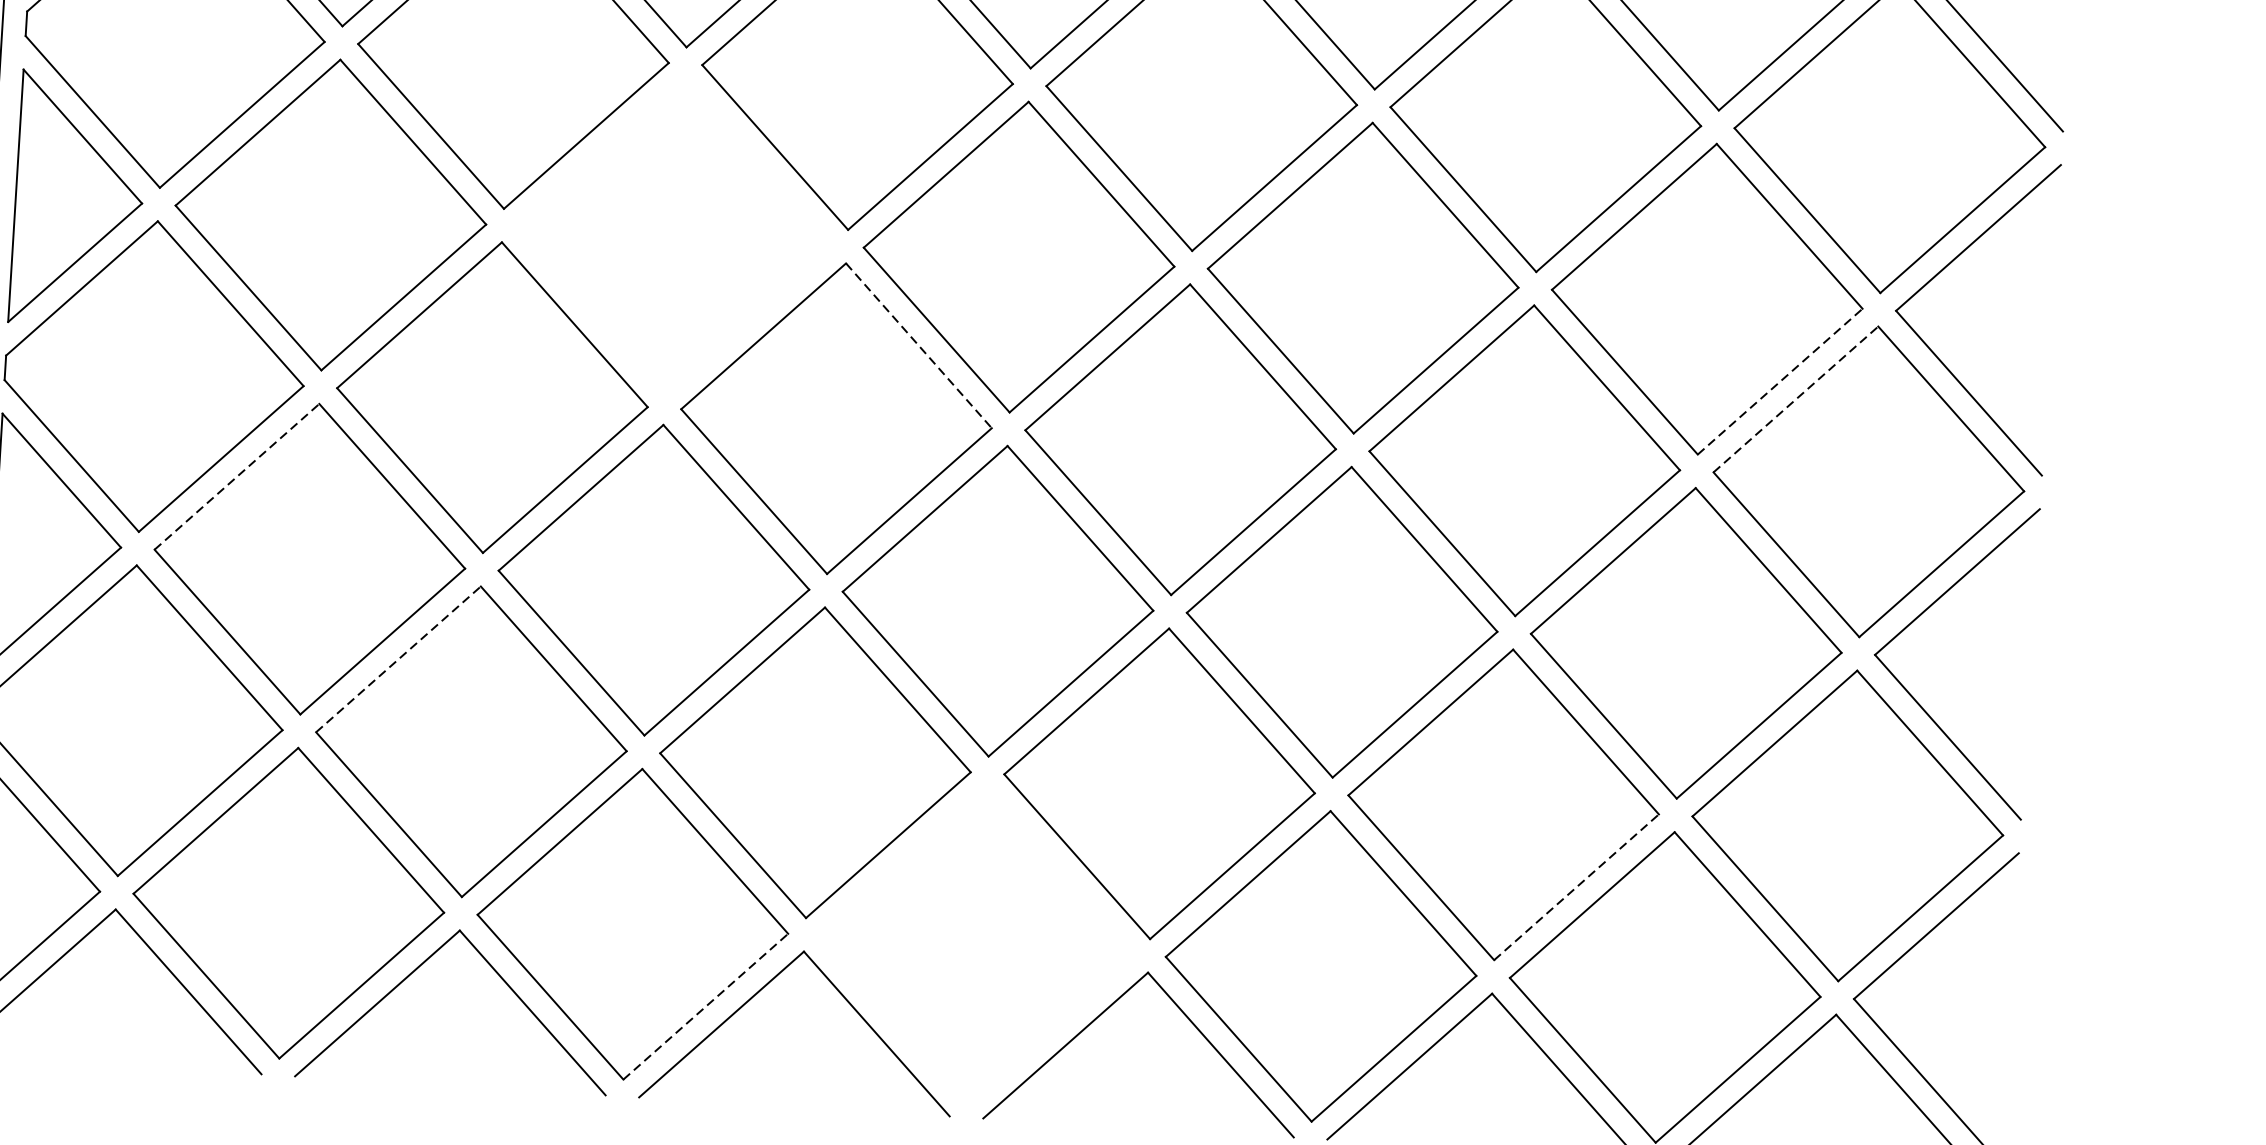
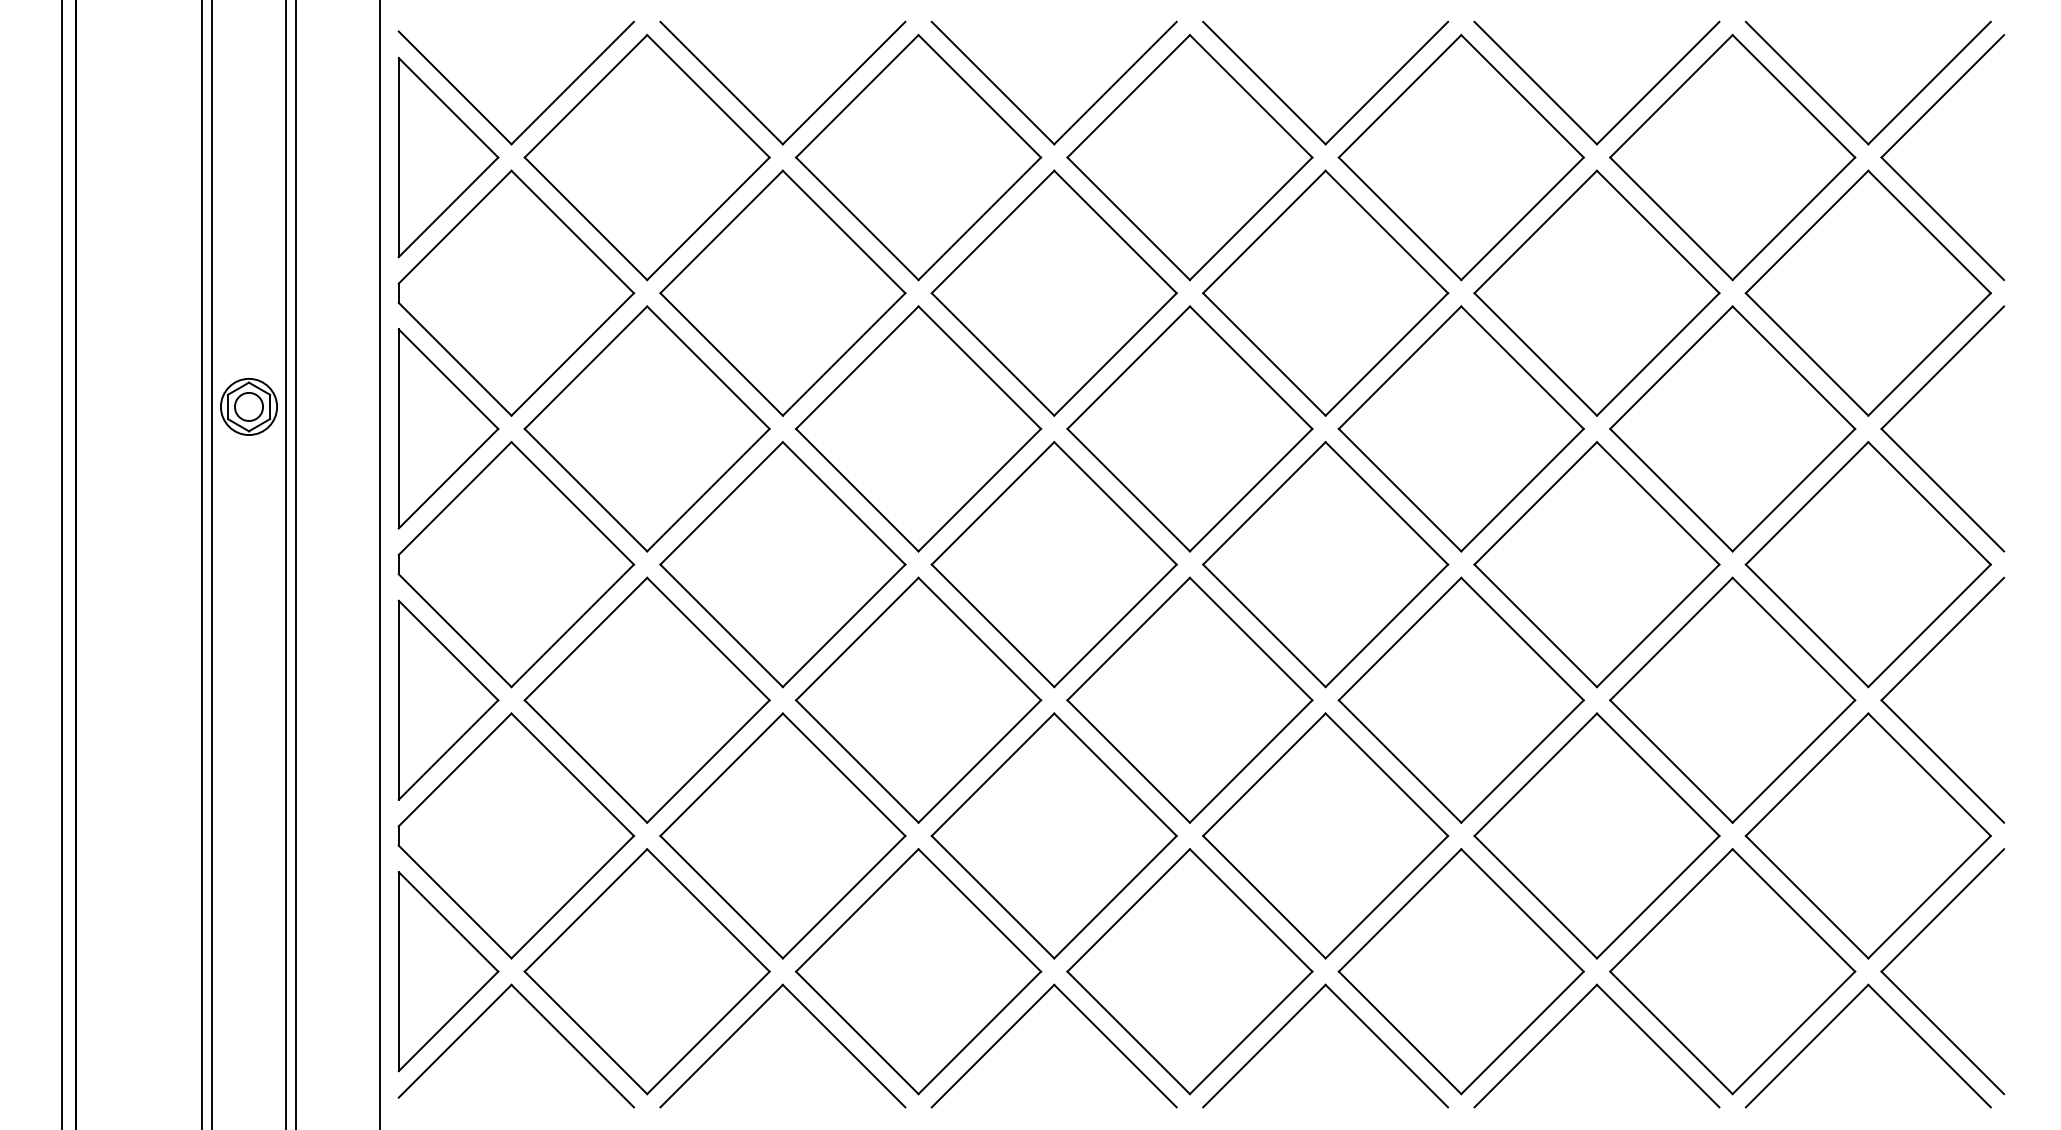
part: (674, 235) -> (918, 428), added
line: (918, 345) -> (1115, 503), dashed -> solid
line: (1779, 382) -> (1793, 490), dashed -> solid
line: (1796, 399) -> (1807, 503), dashed -> solid
line: (236, 477) -> (585, 639), dashed -> solid
line: (398, 659) -> (721, 774), dashed -> solid
line: (1576, 887) -> (1658, 897), dashed -> solid
part: (976, 945) -> (1189, 971), added
line: (705, 1006) -> (979, 1032), dashed -> solid

